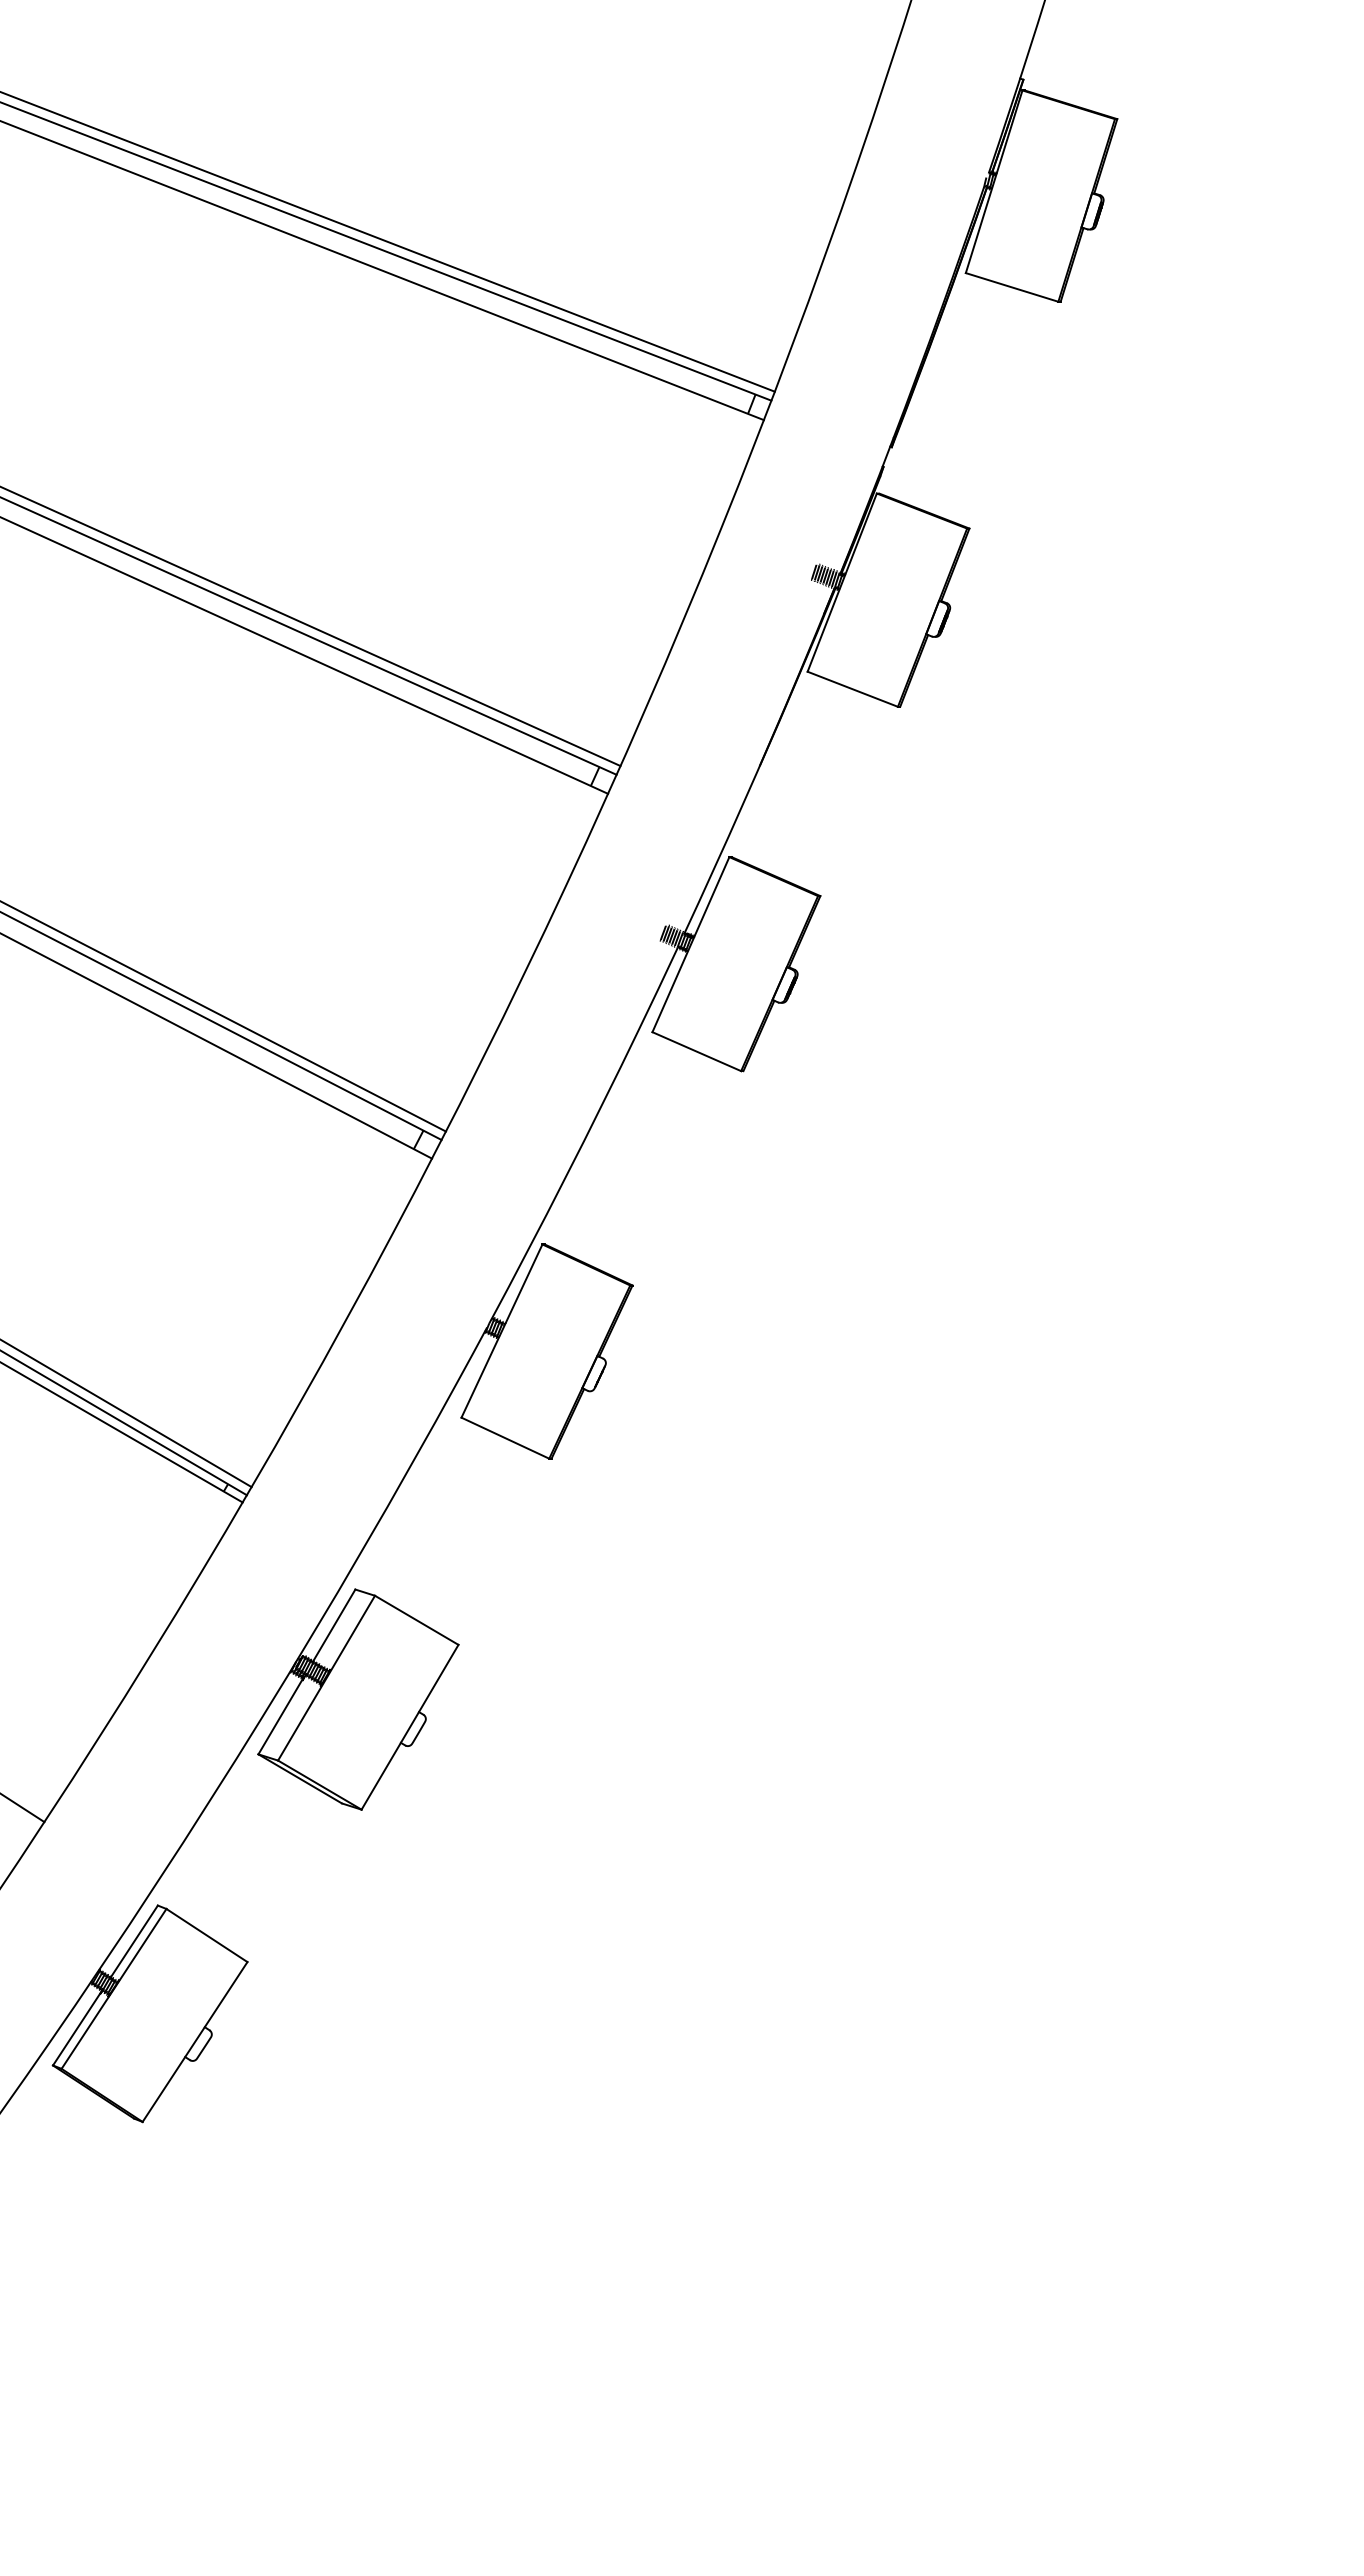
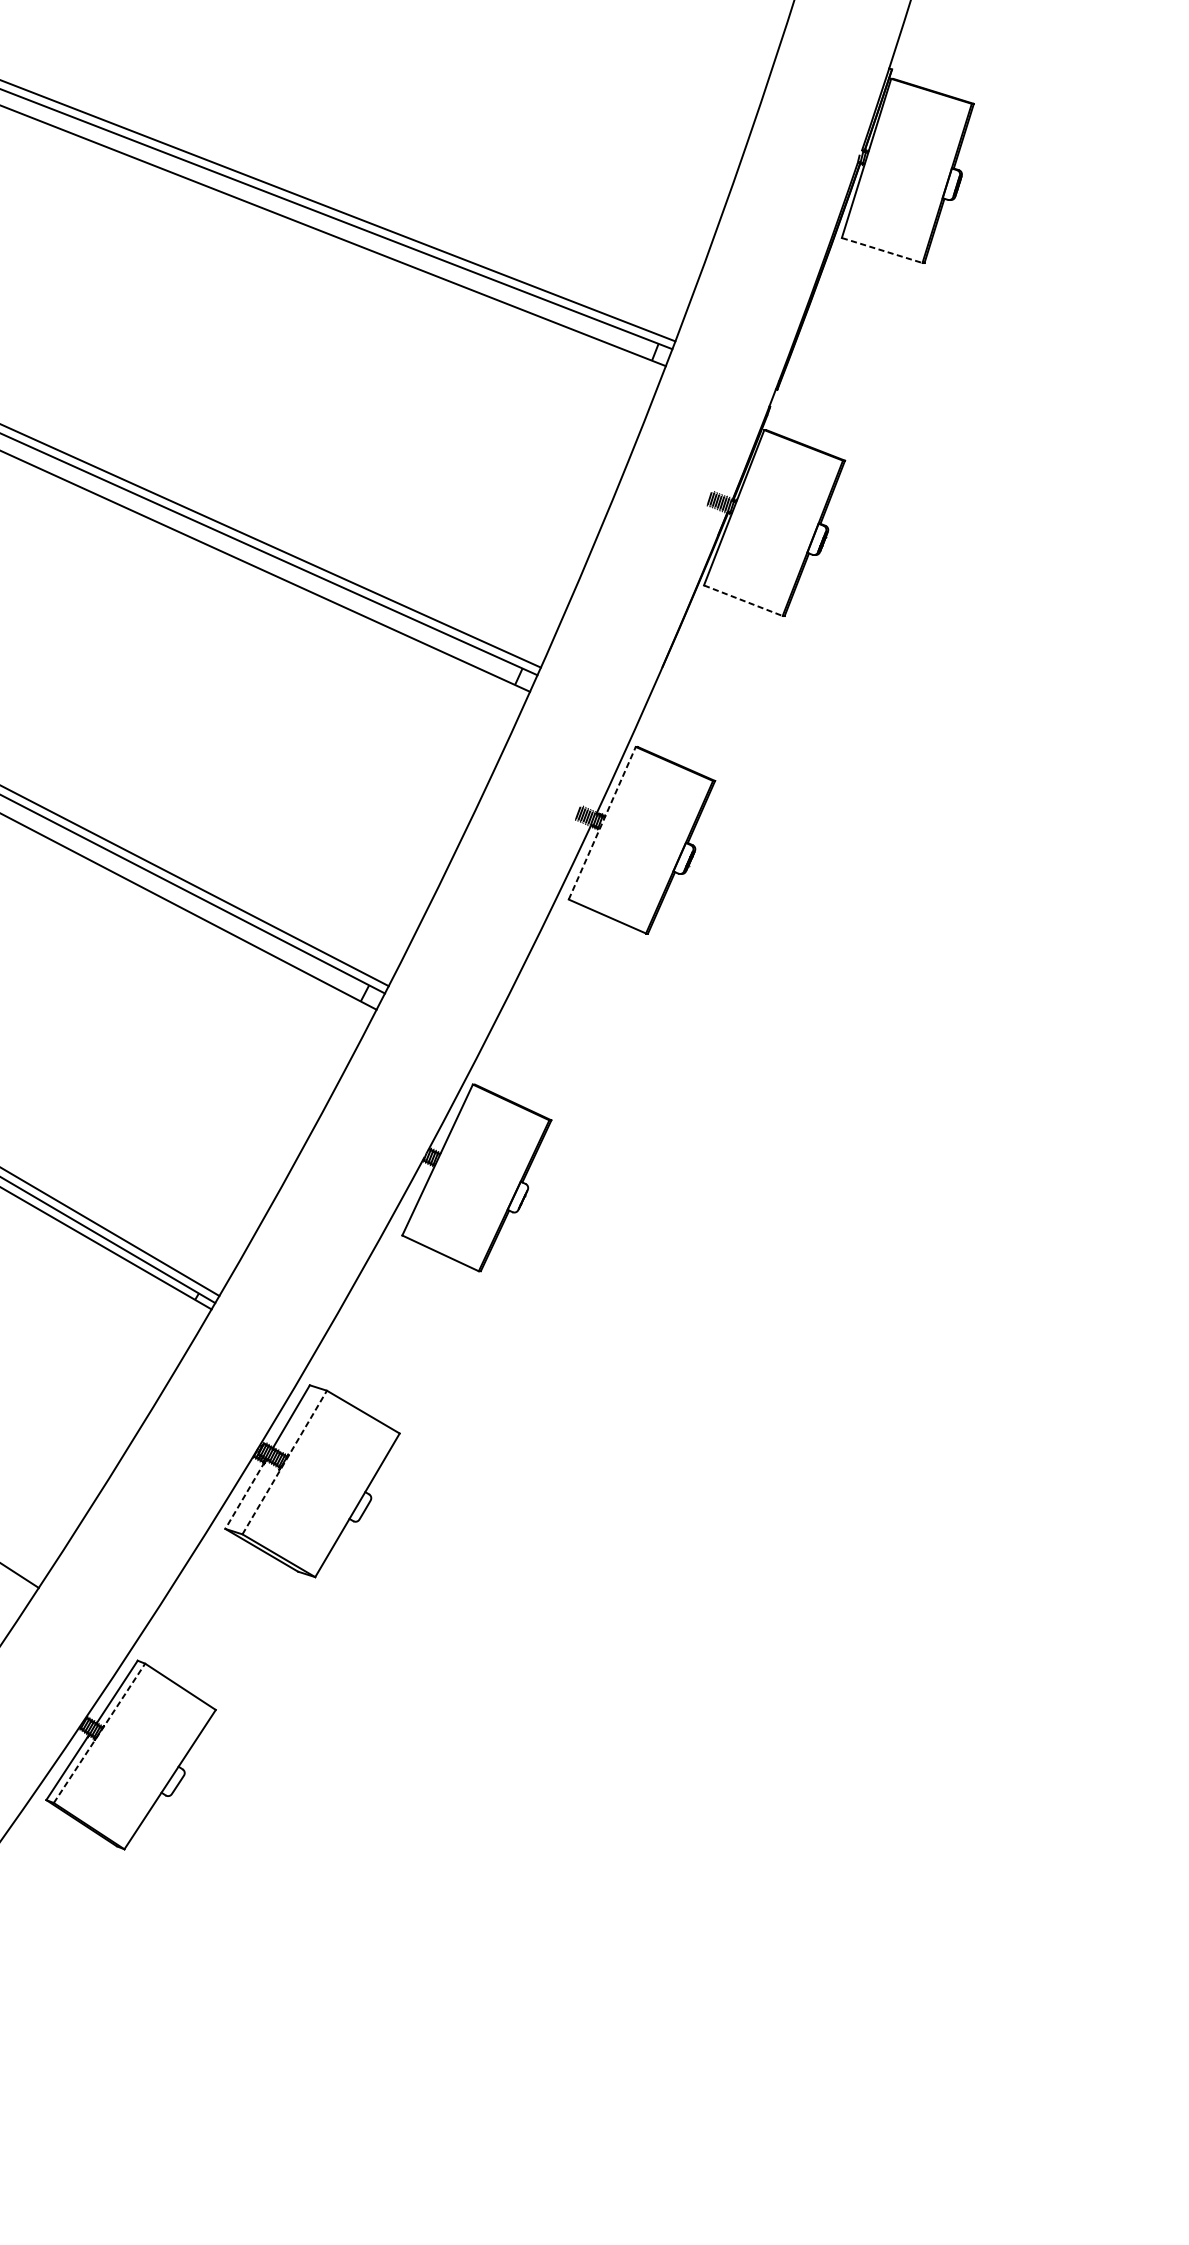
line: (1012, 287) -> (882, 250), solid -> dashed
line: (853, 689) -> (743, 600), solid -> dashed
line: (690, 944) -> (601, 823), solid -> dashed
line: (326, 1678) -> (284, 1462), solid -> dashed
line: (281, 1715) -> (245, 1495), solid -> dashed
line: (114, 1988) -> (99, 1732), solid -> dashed

